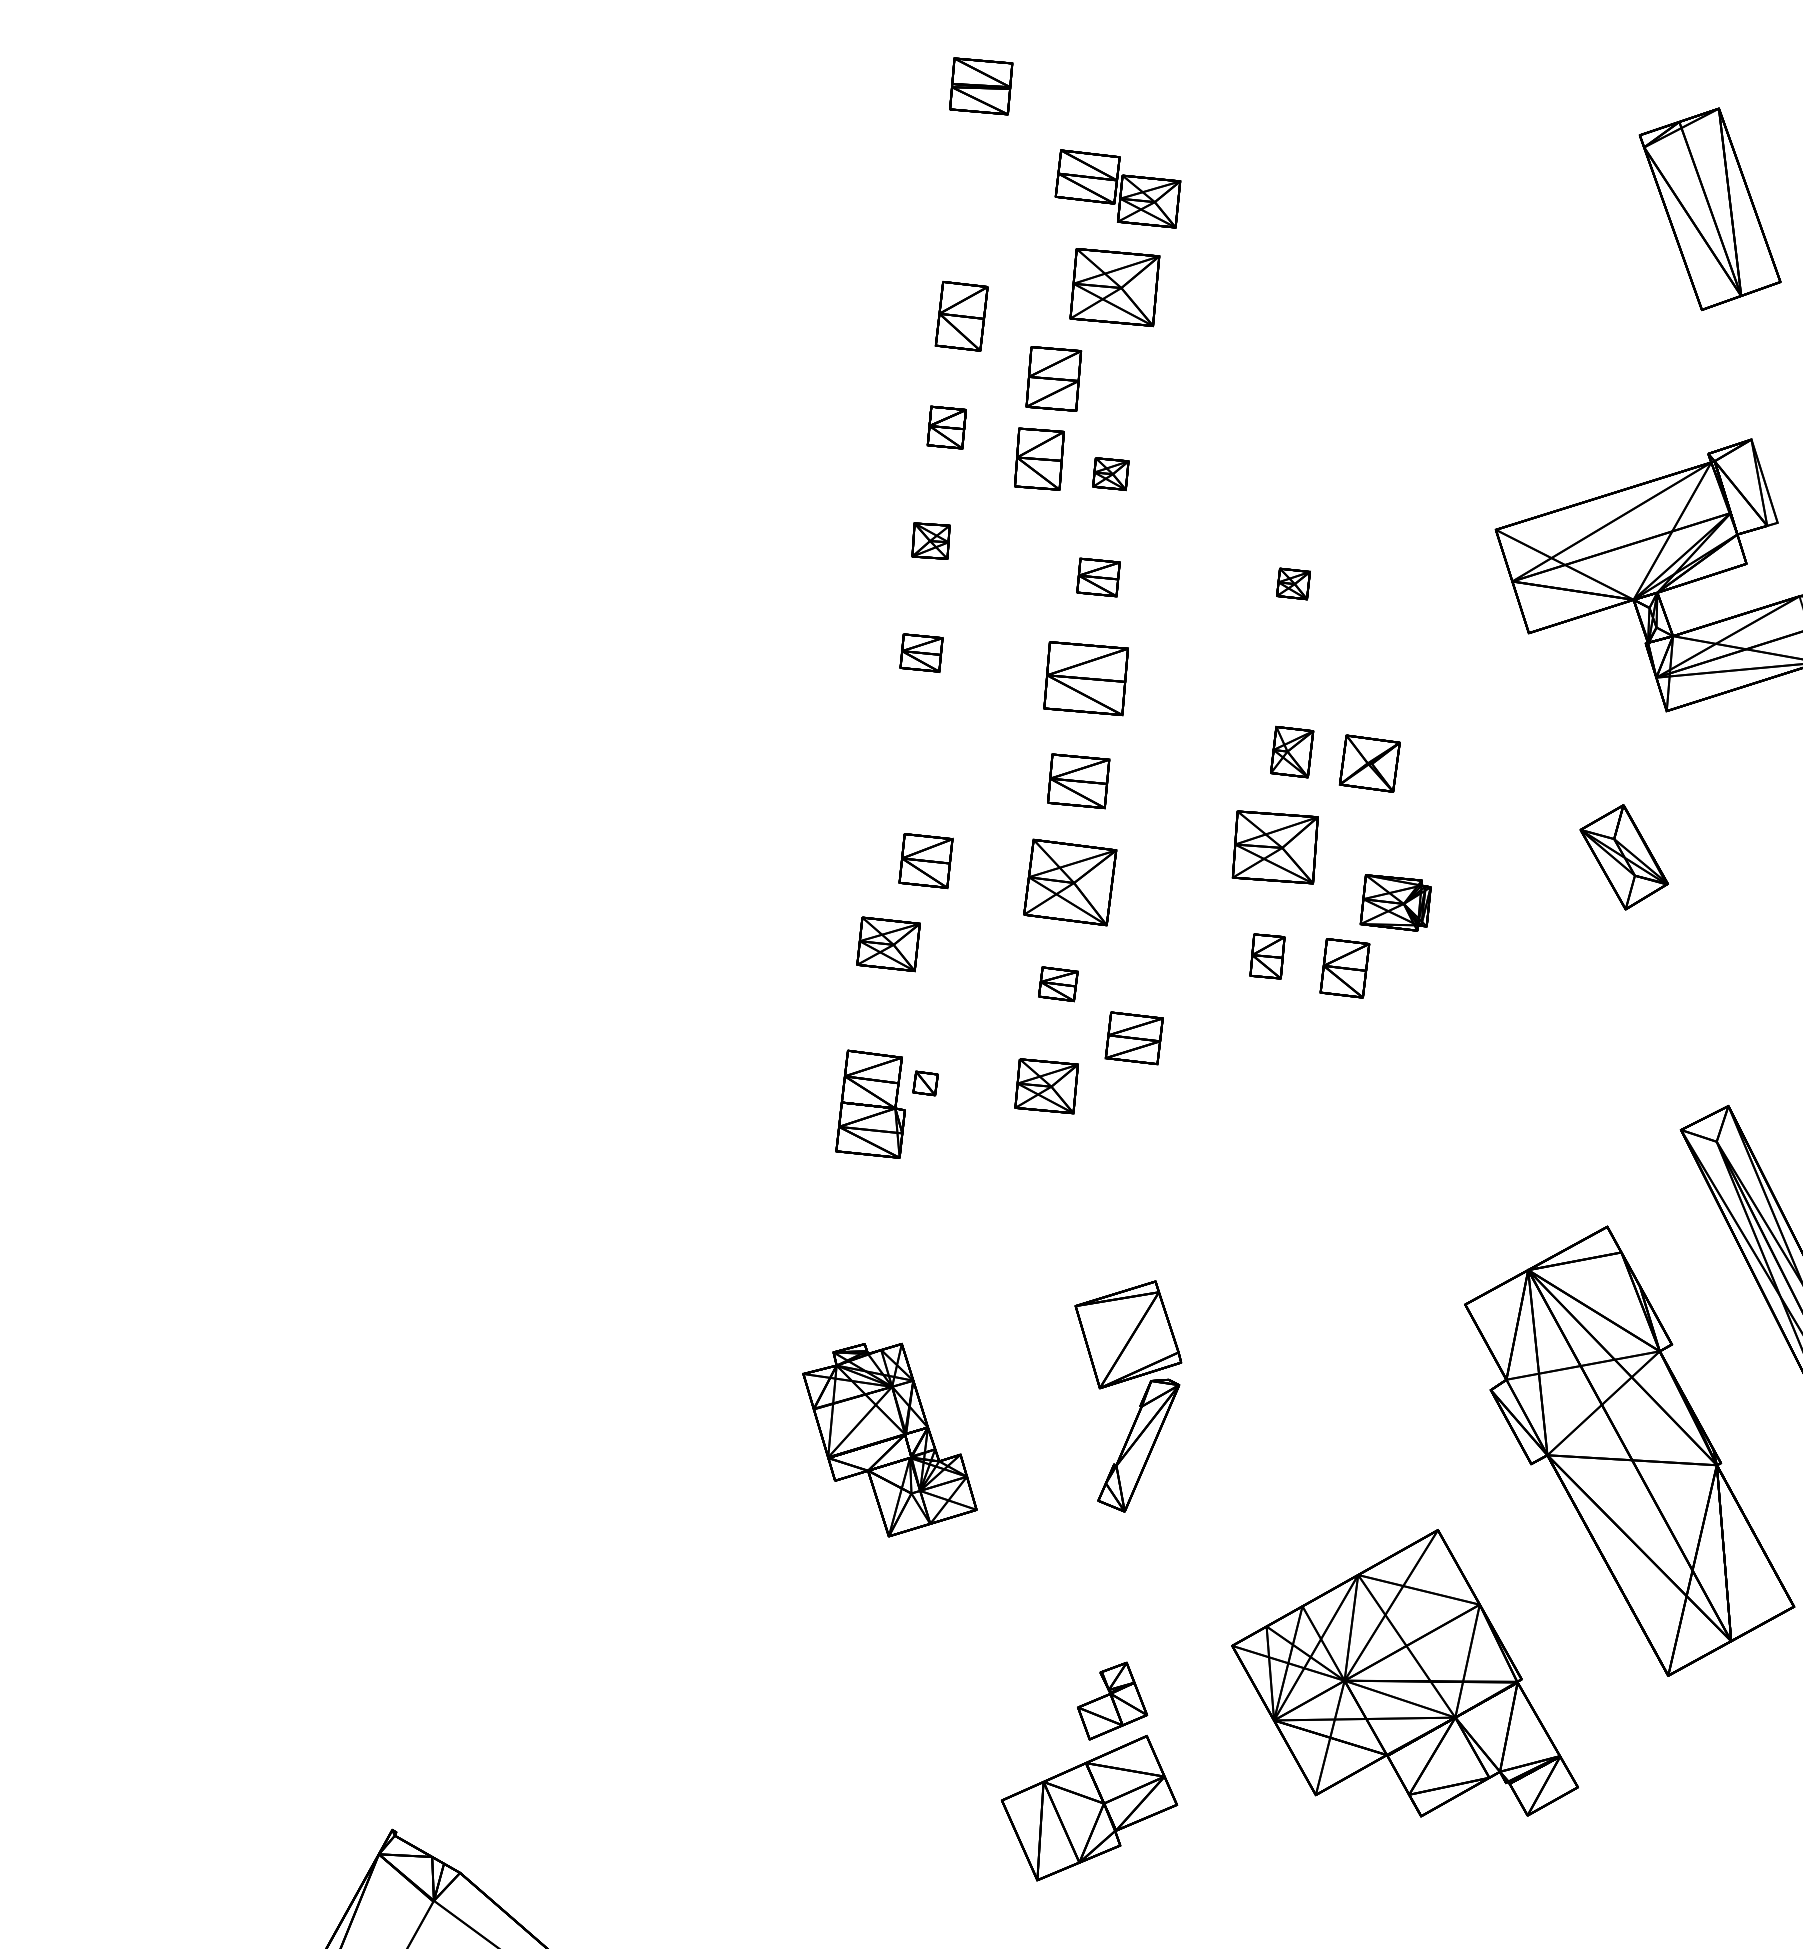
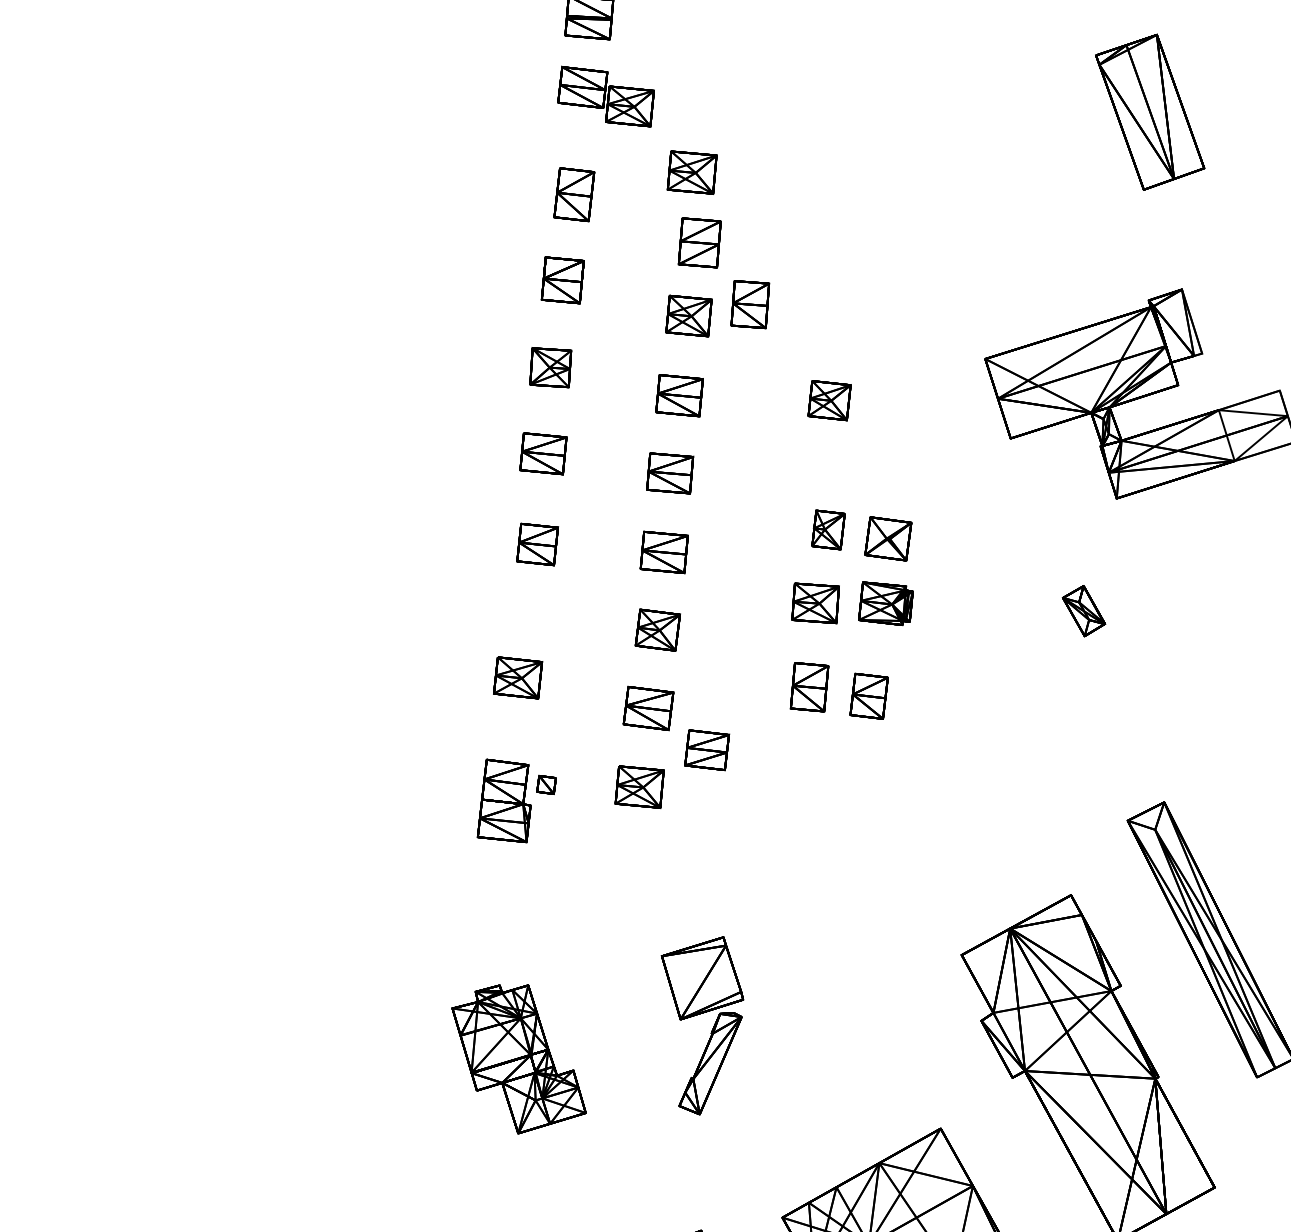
part: (1117, 188) -> (605, 96), moved
part: (1114, 287) -> (691, 172), size x0.71
part: (1053, 378) -> (699, 242), moved
part: (946, 427) -> (562, 280), size x1.43
part: (1039, 458) -> (750, 304), moved
part: (1110, 473) -> (688, 315), size x1.67
part: (930, 540) -> (550, 367), size x1.43
part: (1098, 577) -> (679, 395), size x1.43
part: (1293, 583) -> (829, 400), size x1.67
part: (921, 652) -> (543, 453), size x1.43
part: (1086, 678) -> (670, 473), size x0.71
part: (1275, 847) -> (815, 603), size x0.71
part: (1623, 857) -> (1083, 611), size x0.62
part: (925, 861) -> (537, 544), moved
part: (1070, 881) -> (658, 629), size x0.62
part: (1395, 902) -> (885, 603), moved
part: (1267, 956) -> (809, 687), size x1.43
part: (1058, 984) -> (648, 708), size x1.67

